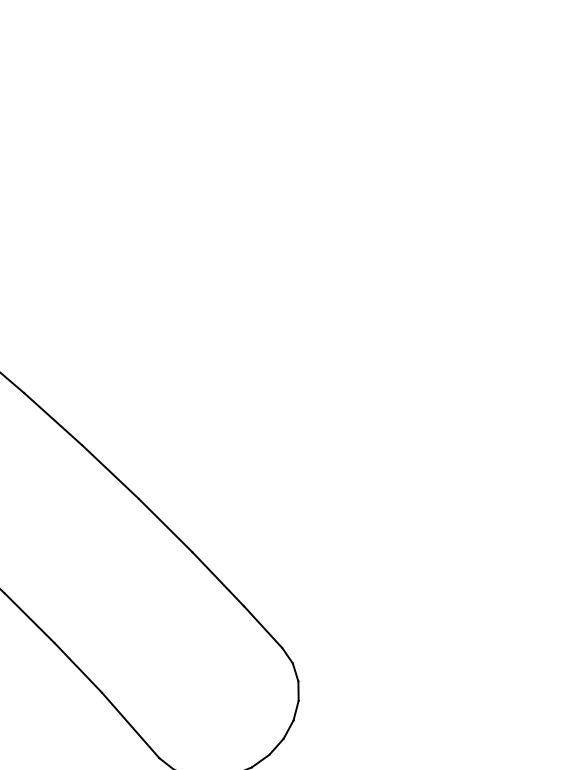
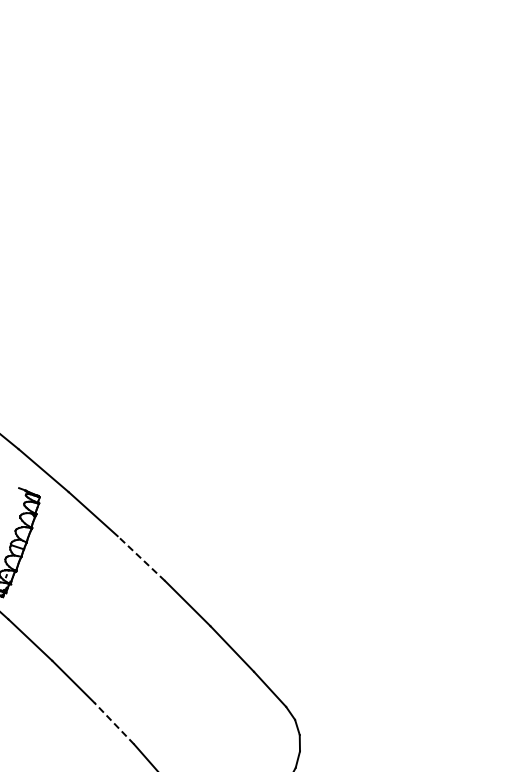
line: (110, 471) -> (141, 558), solid -> dashed
line: (78, 667) -> (114, 723), solid -> dashed

